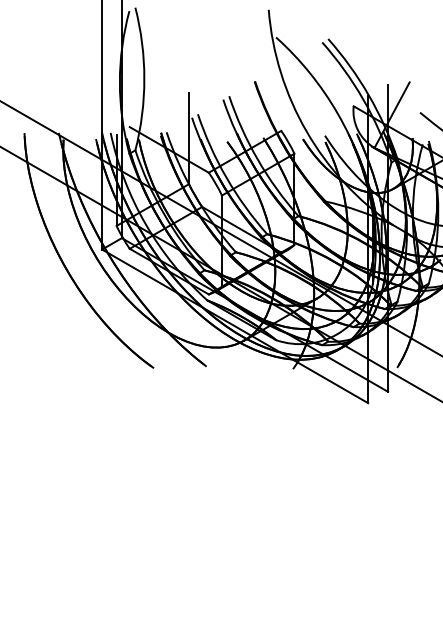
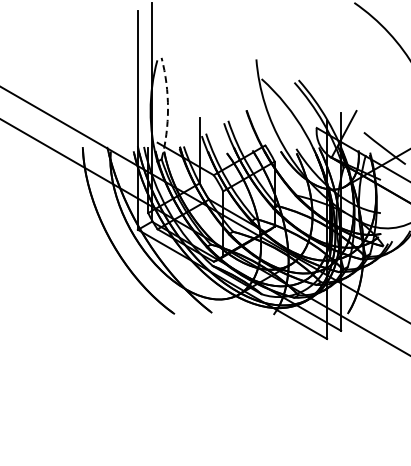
arc: (145, 78) -> (168, 108), solid -> dashed

